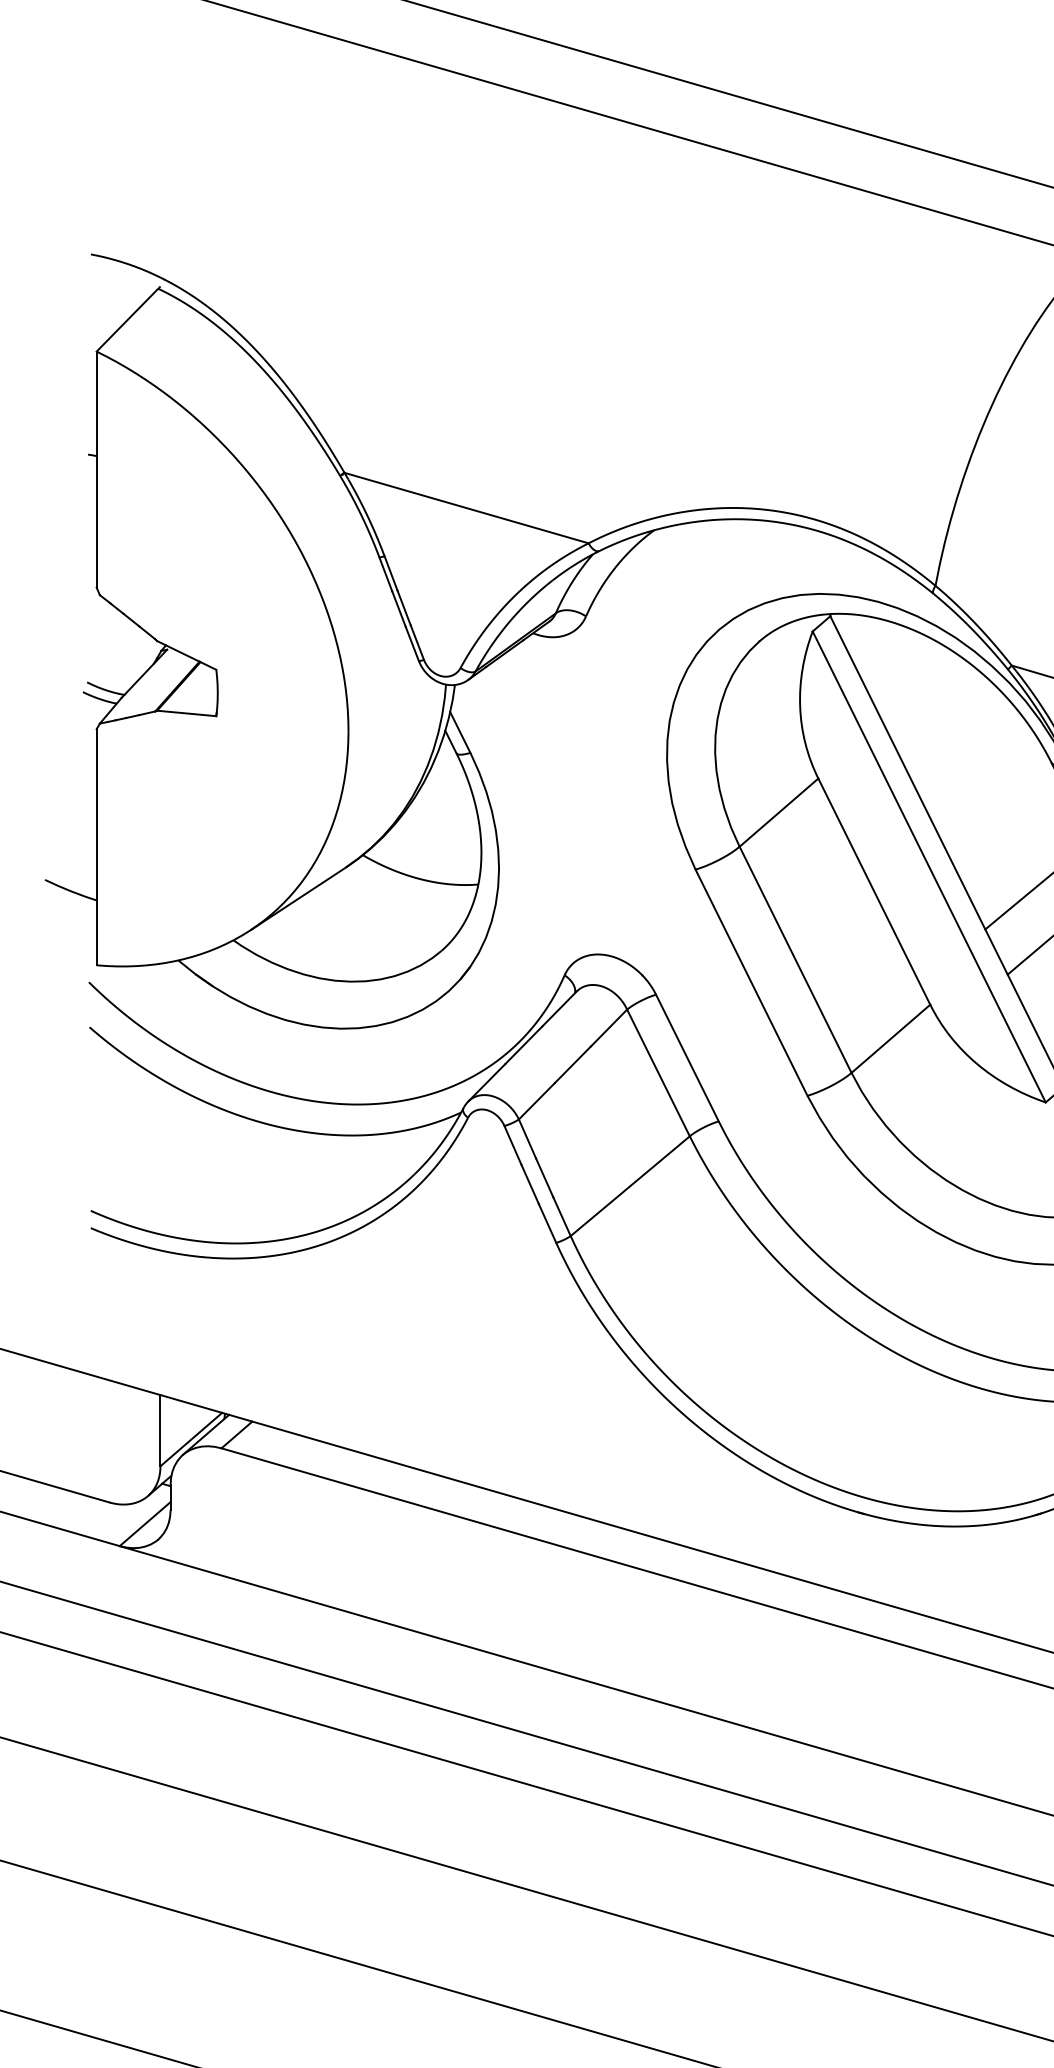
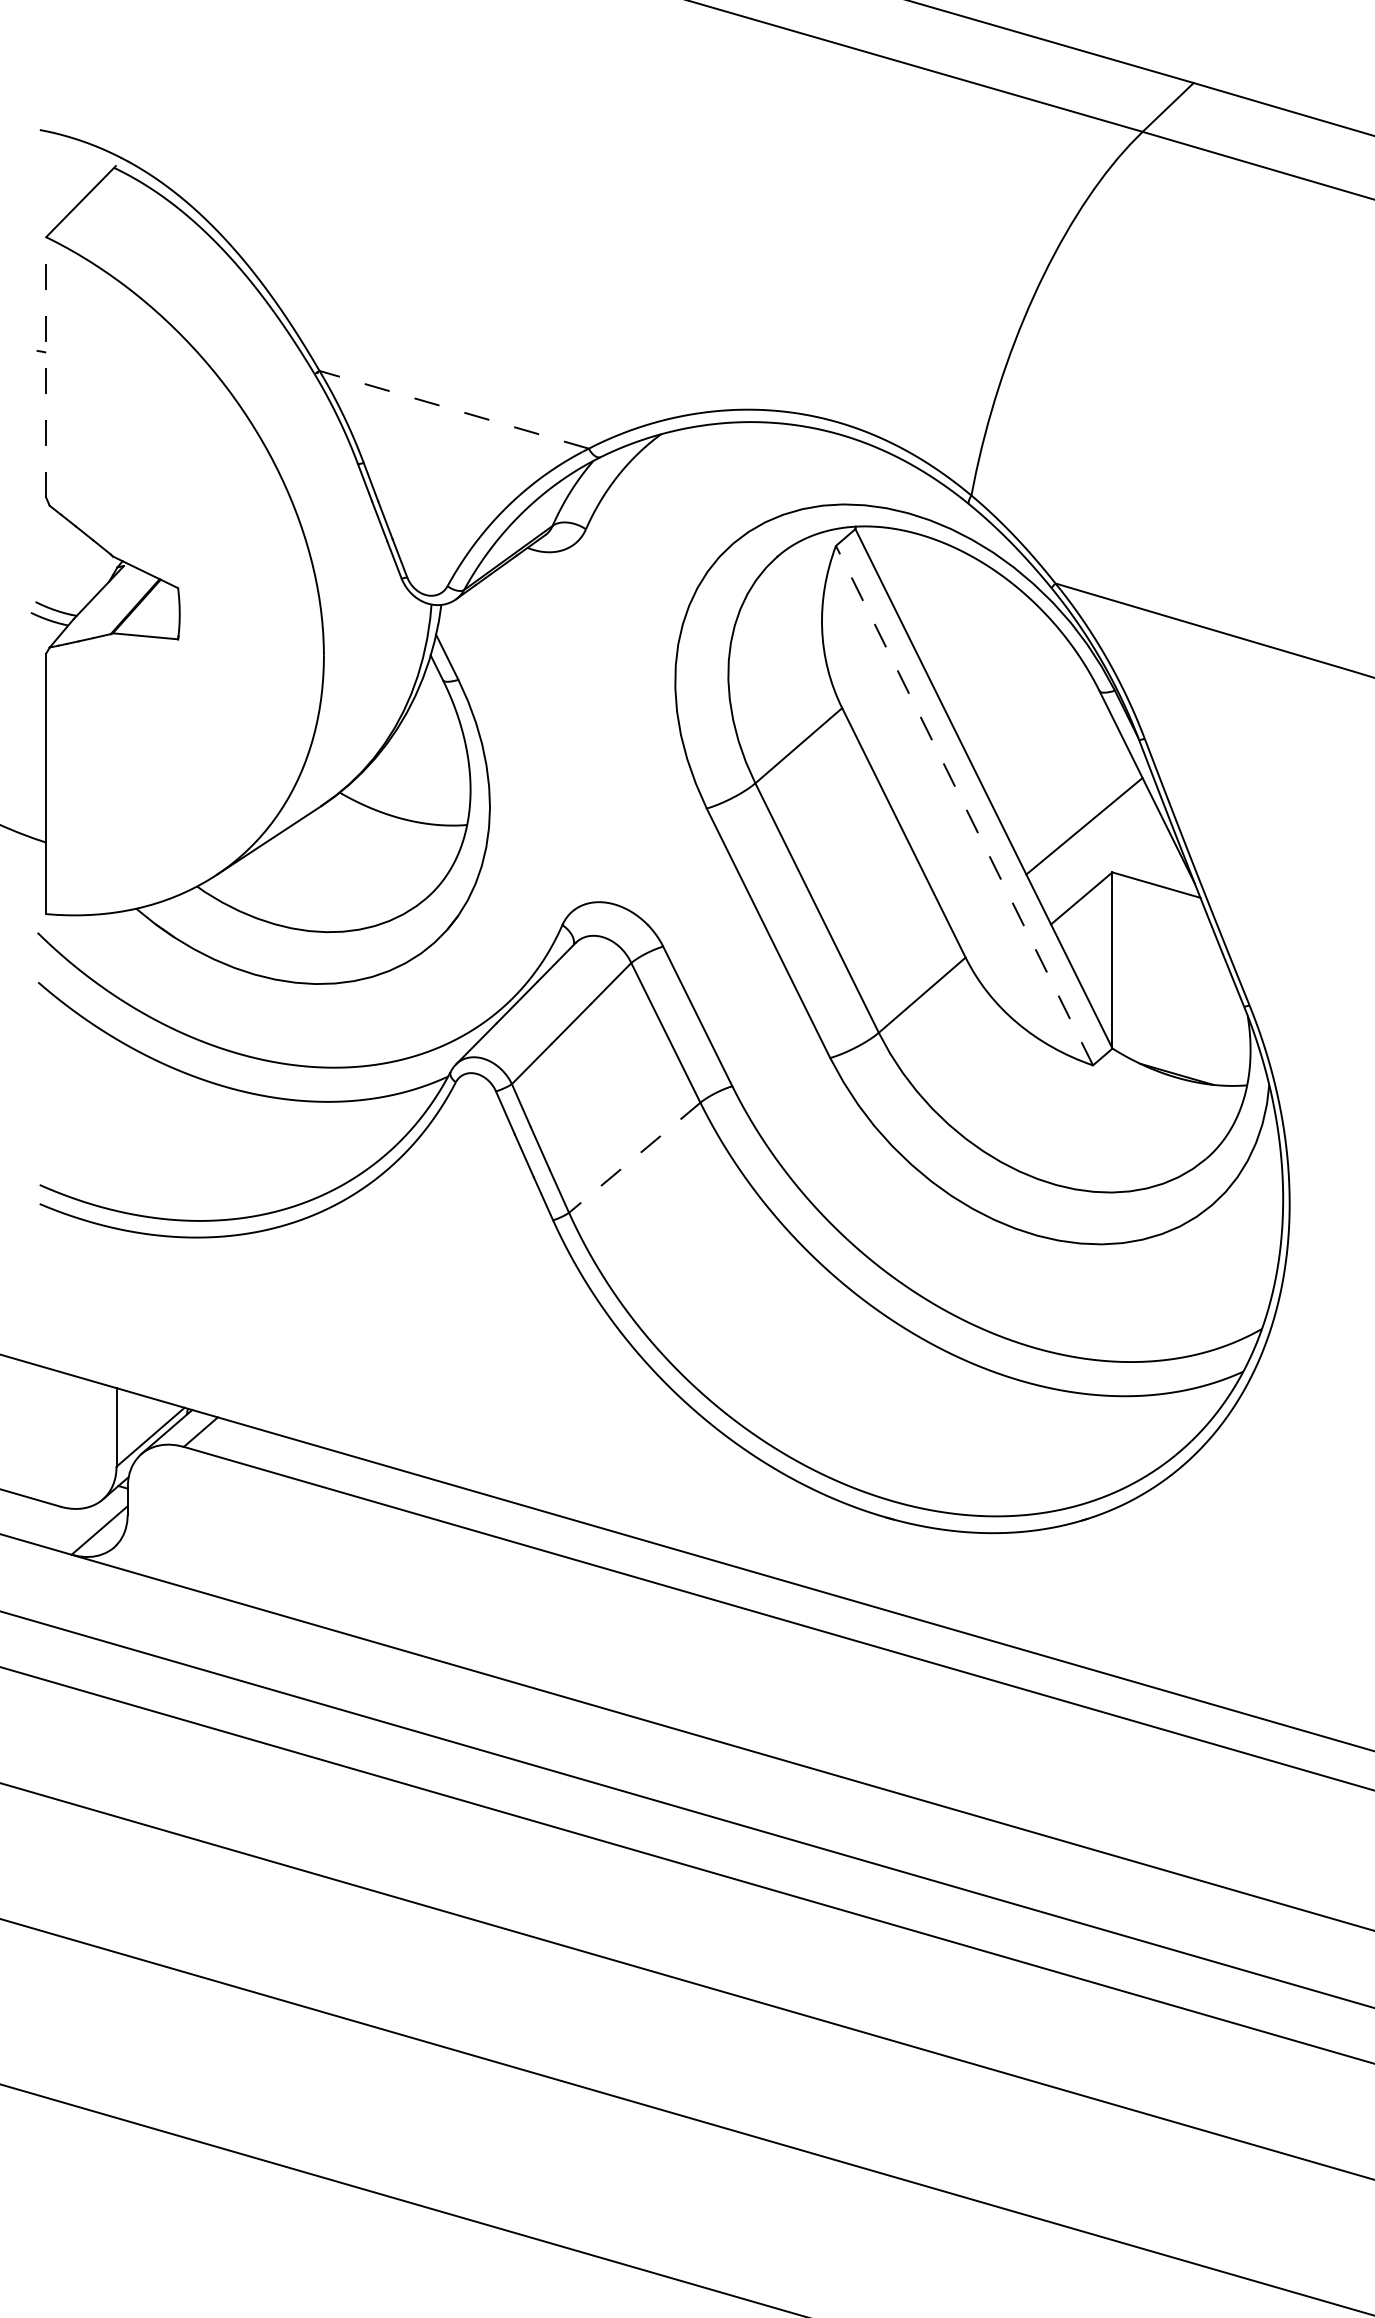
line: (96, 468) -> (46, 366), solid -> dashed
line: (465, 507) -> (453, 409), solid -> dashed
line: (929, 866) -> (964, 805), solid -> dashed
line: (630, 1185) -> (634, 1157), solid -> dashed

